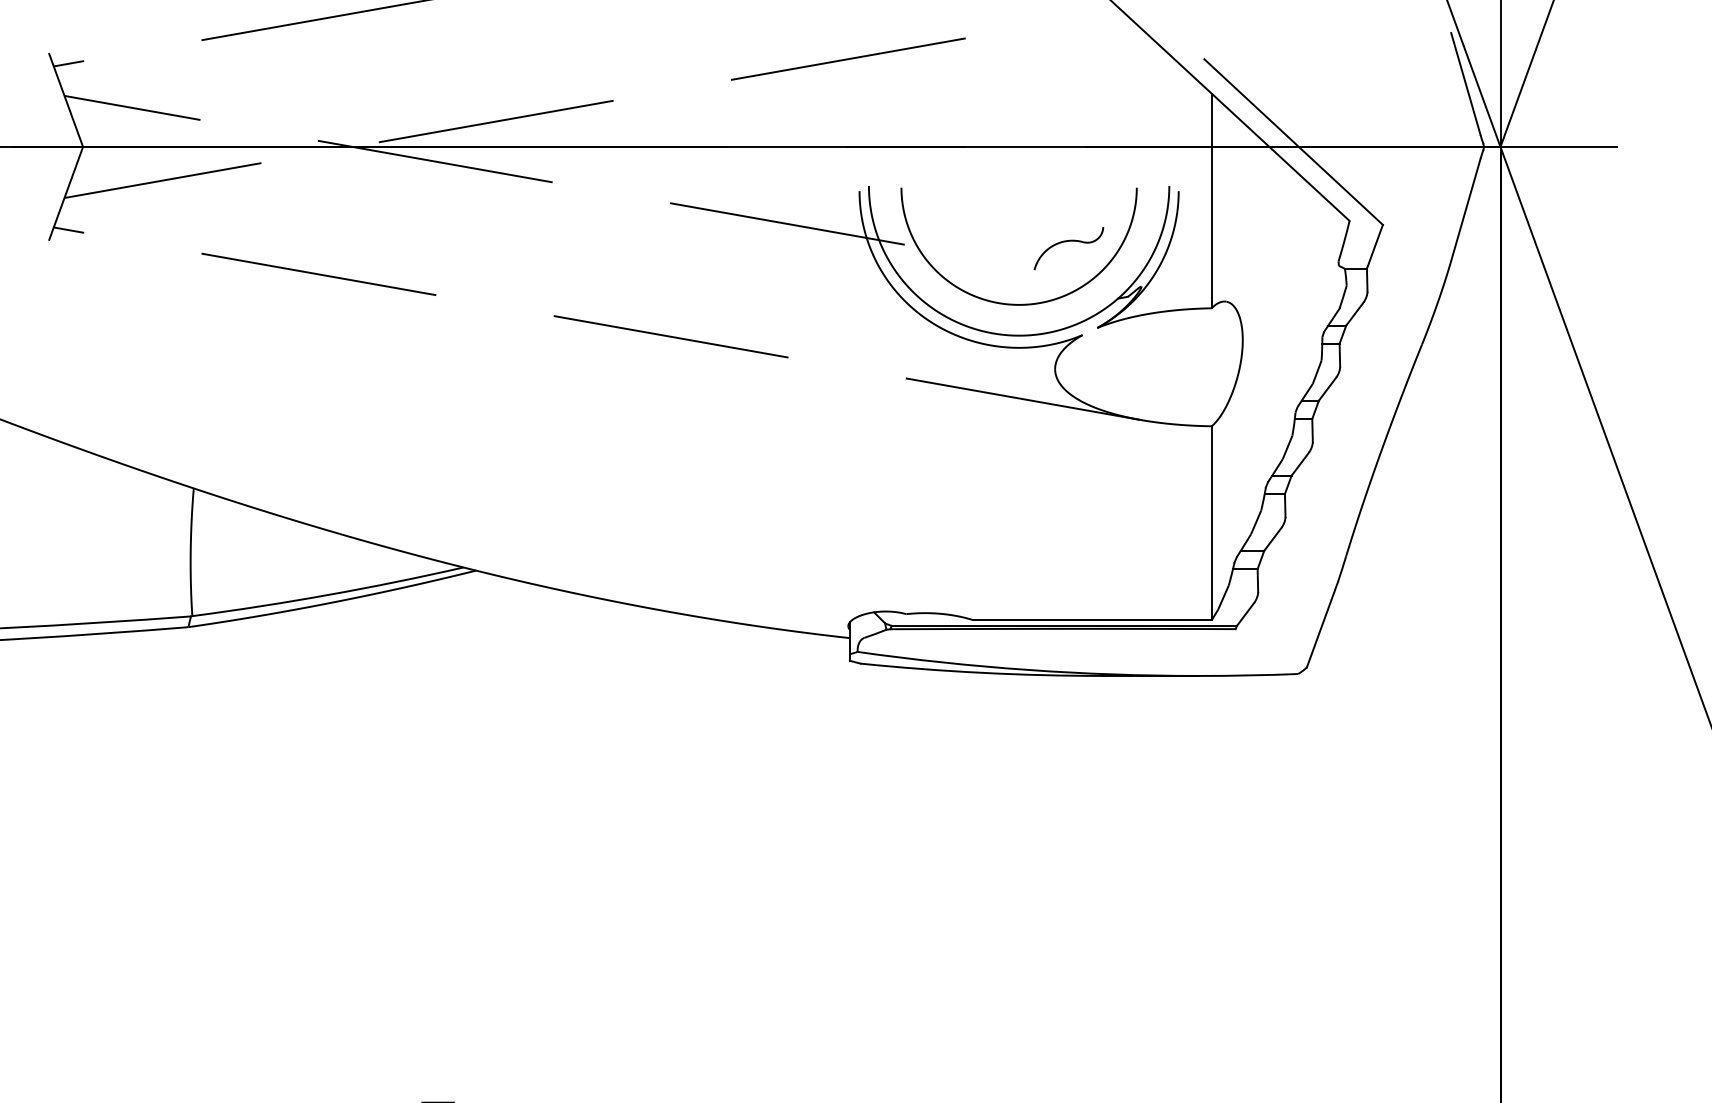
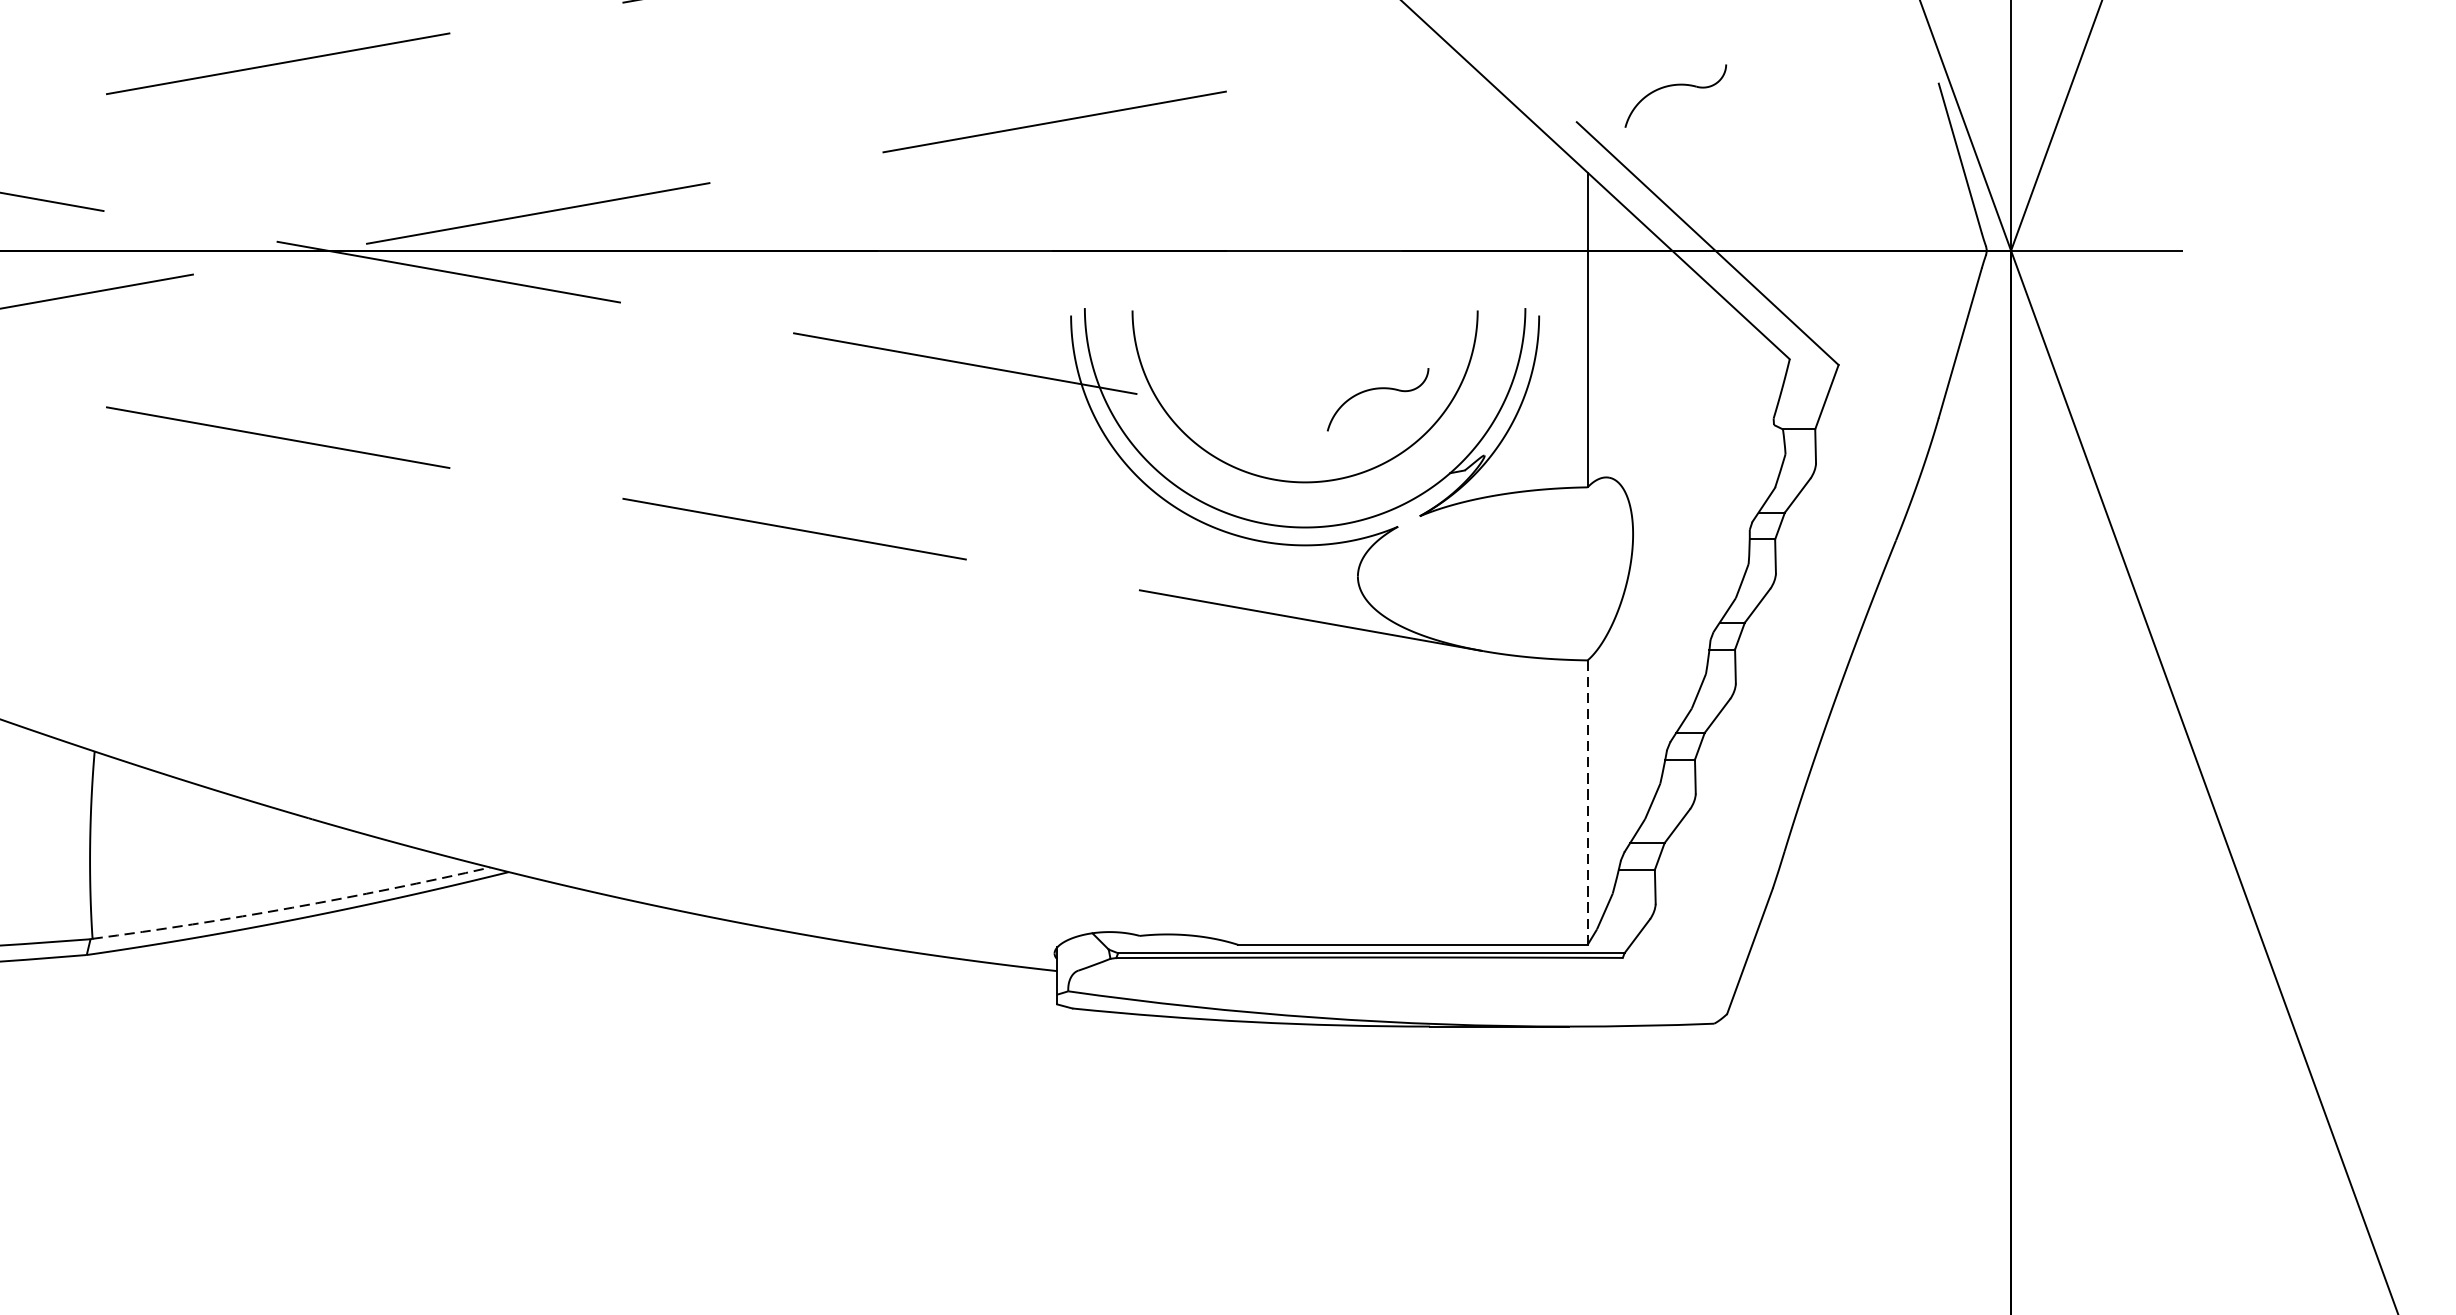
part: (1269, 35) -> (1672, 87), added
line: (1211, 523) -> (1587, 802), solid -> dashed
arc: (328, 594) -> (292, 907), solid -> dashed

